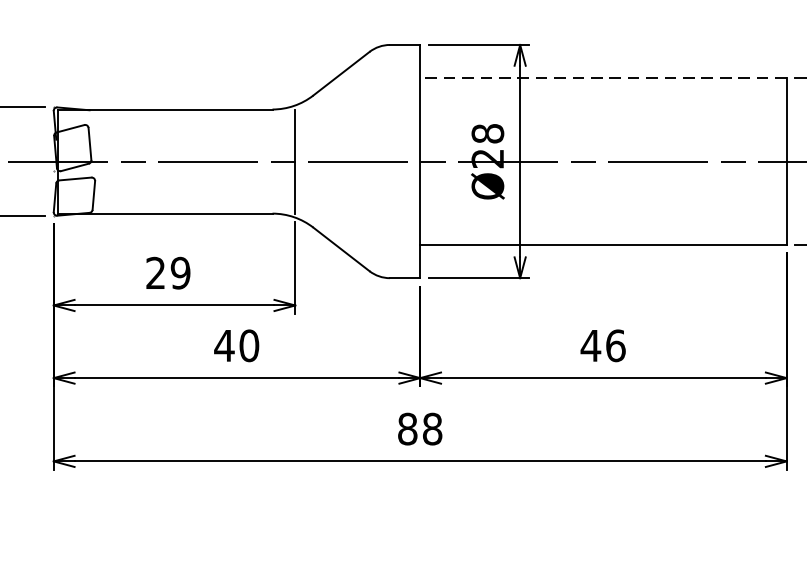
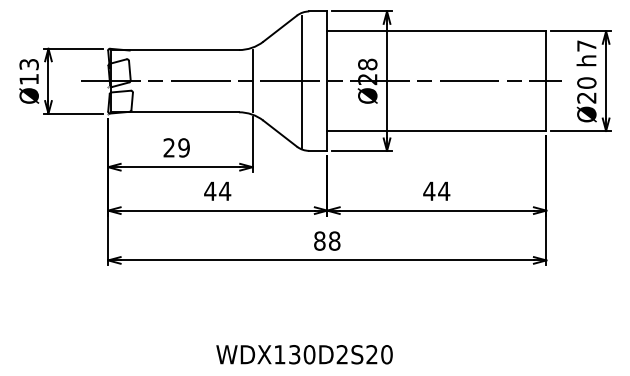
line: (602, 78) -> (436, 31), dashed -> solid
line: (378, 163) -> (302, 82), added
text: (249, 346) -> (225, 191), 40 -> 44
text: (616, 346) -> (444, 191), 46 -> 44

